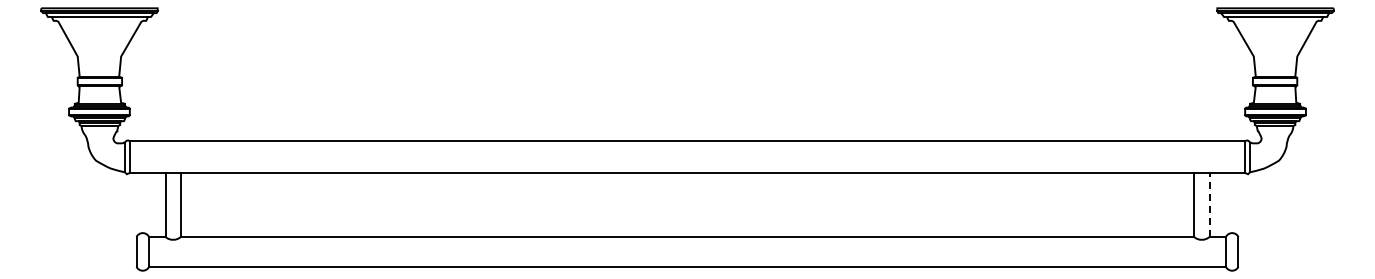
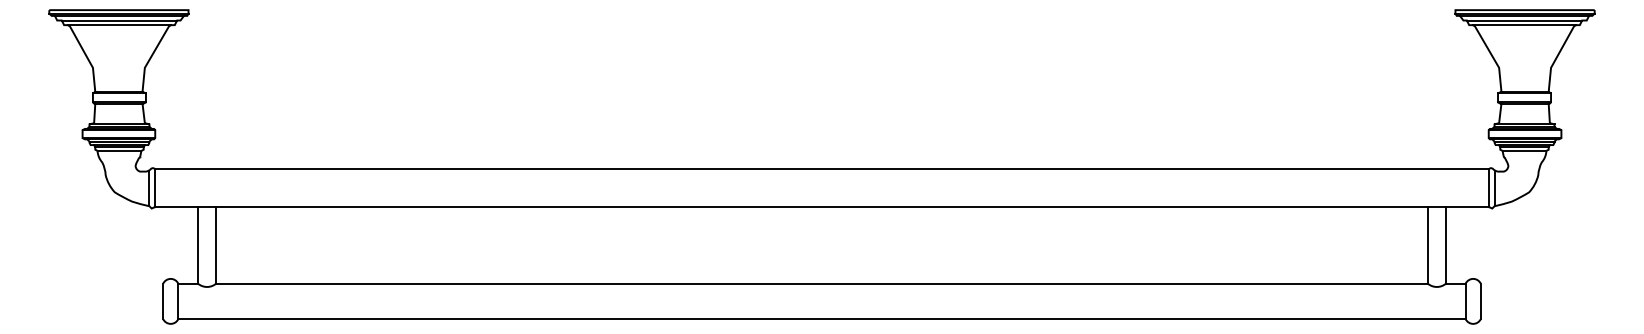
line: (99, 20) -> (118, 24), added
line: (1274, 20) -> (1523, 24), added
line: (1209, 205) -> (1446, 245), dashed -> solid

